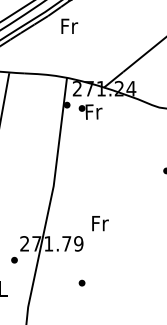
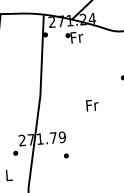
text: (90, 111) -> (74, 37), moved
text: (100, 223) -> (92, 105), moved
part: (81, 282) -> (65, 155), moved

